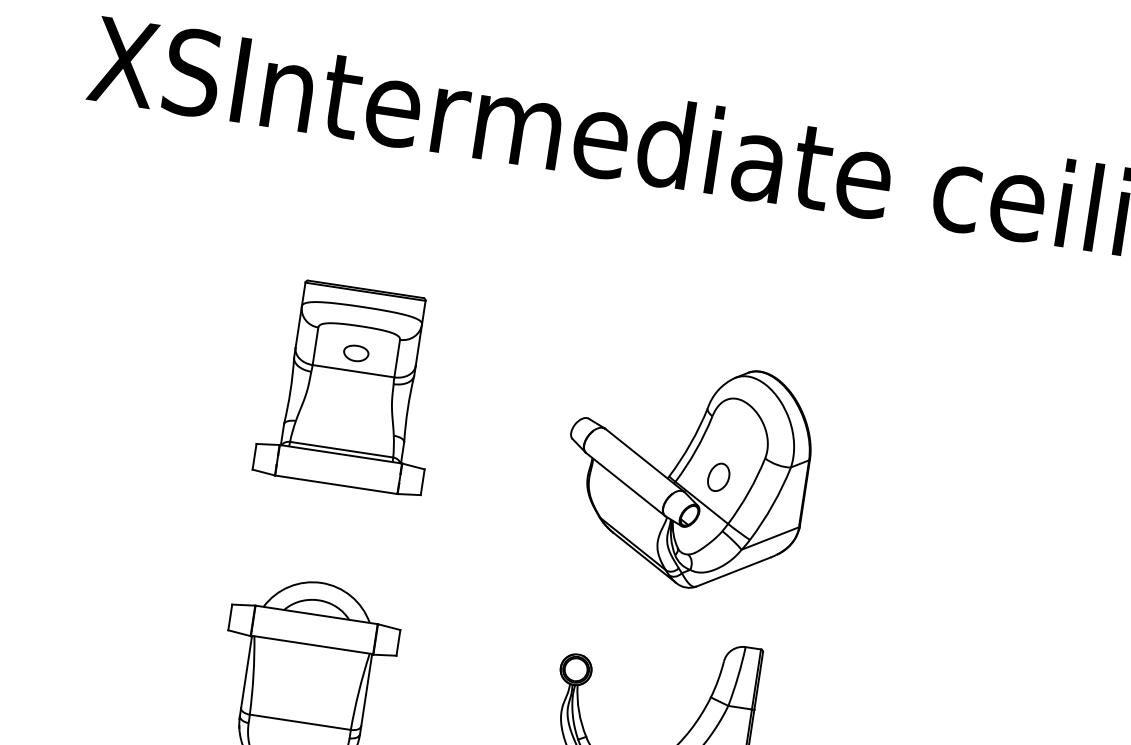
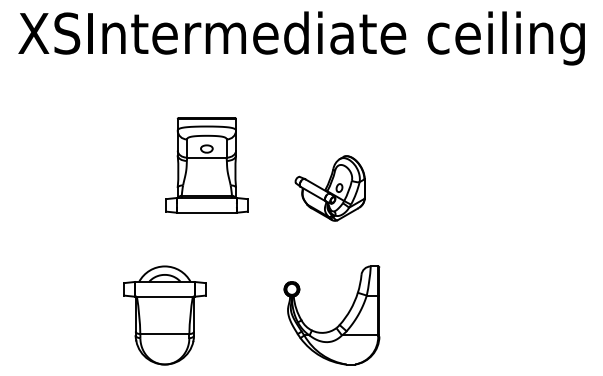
part: (350, 387) -> (206, 165), moved
part: (684, 473) -> (329, 188), size x0.6

